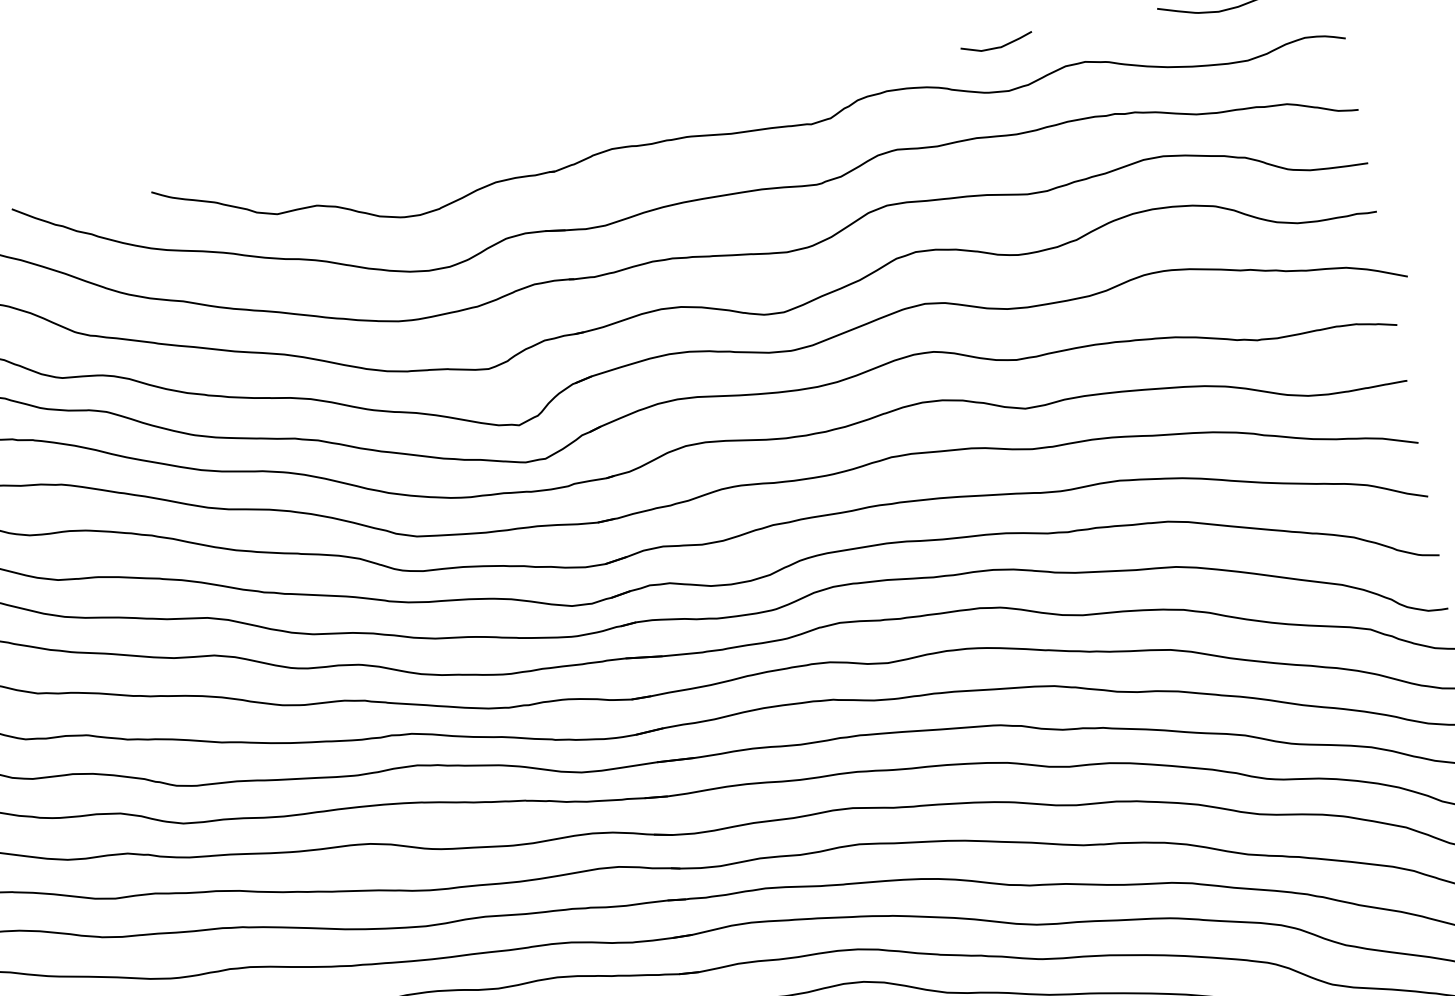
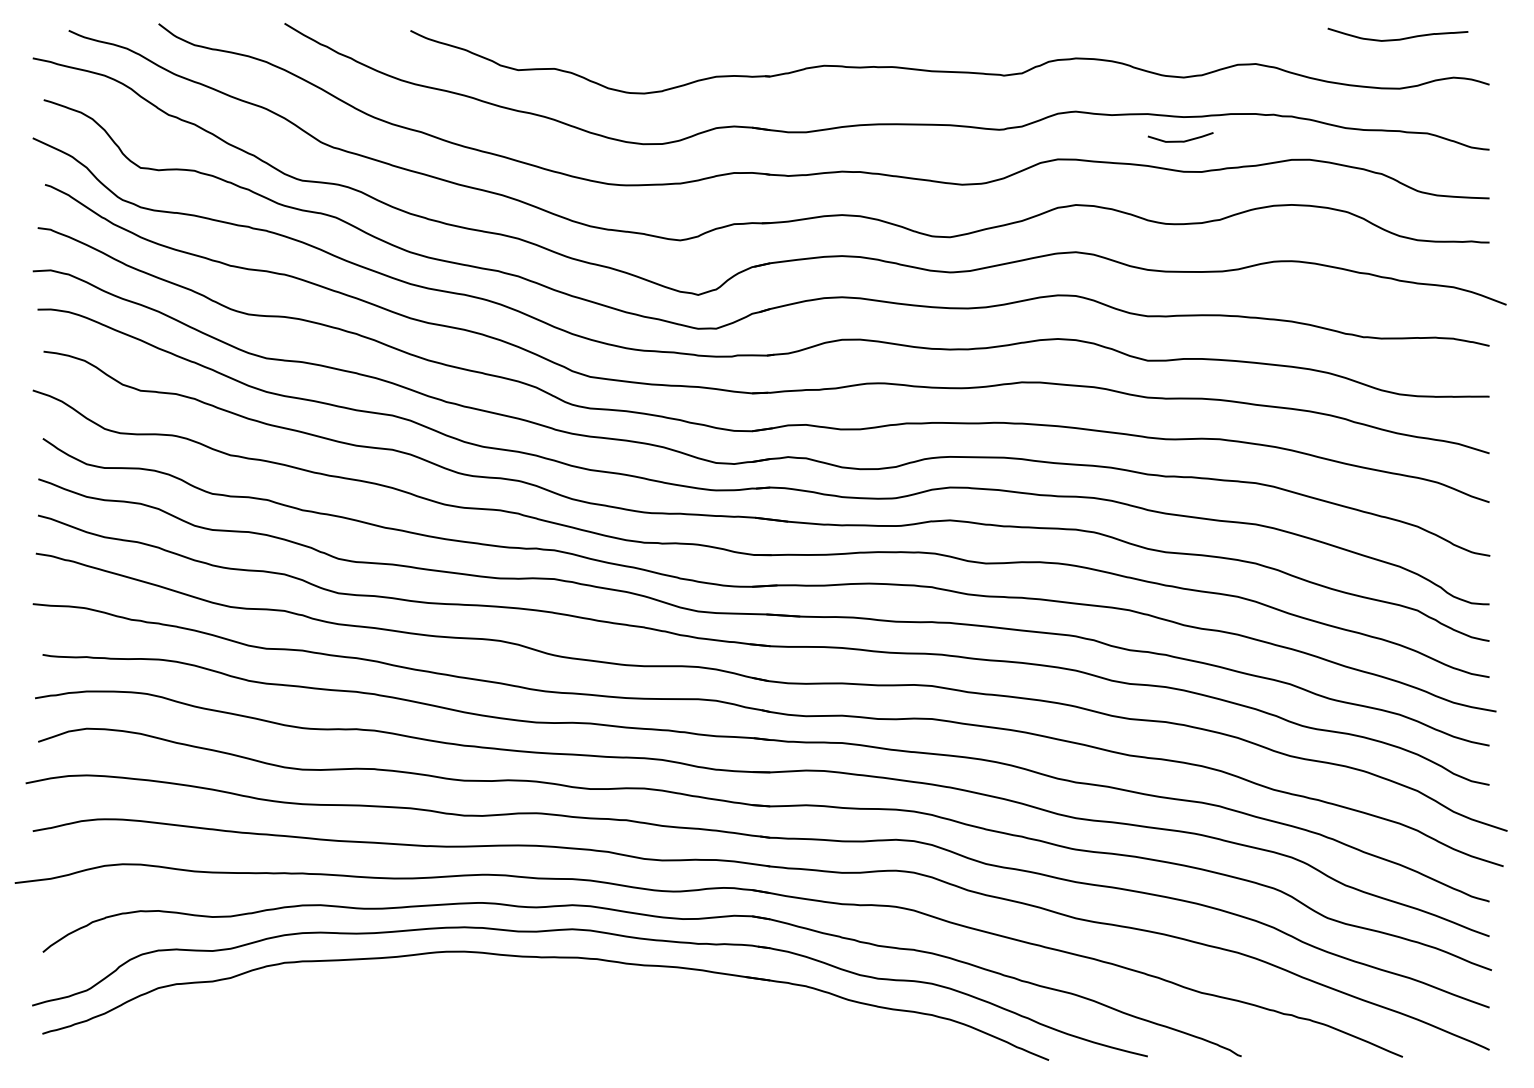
curve: (997, 46) -> (1180, 140), moved

